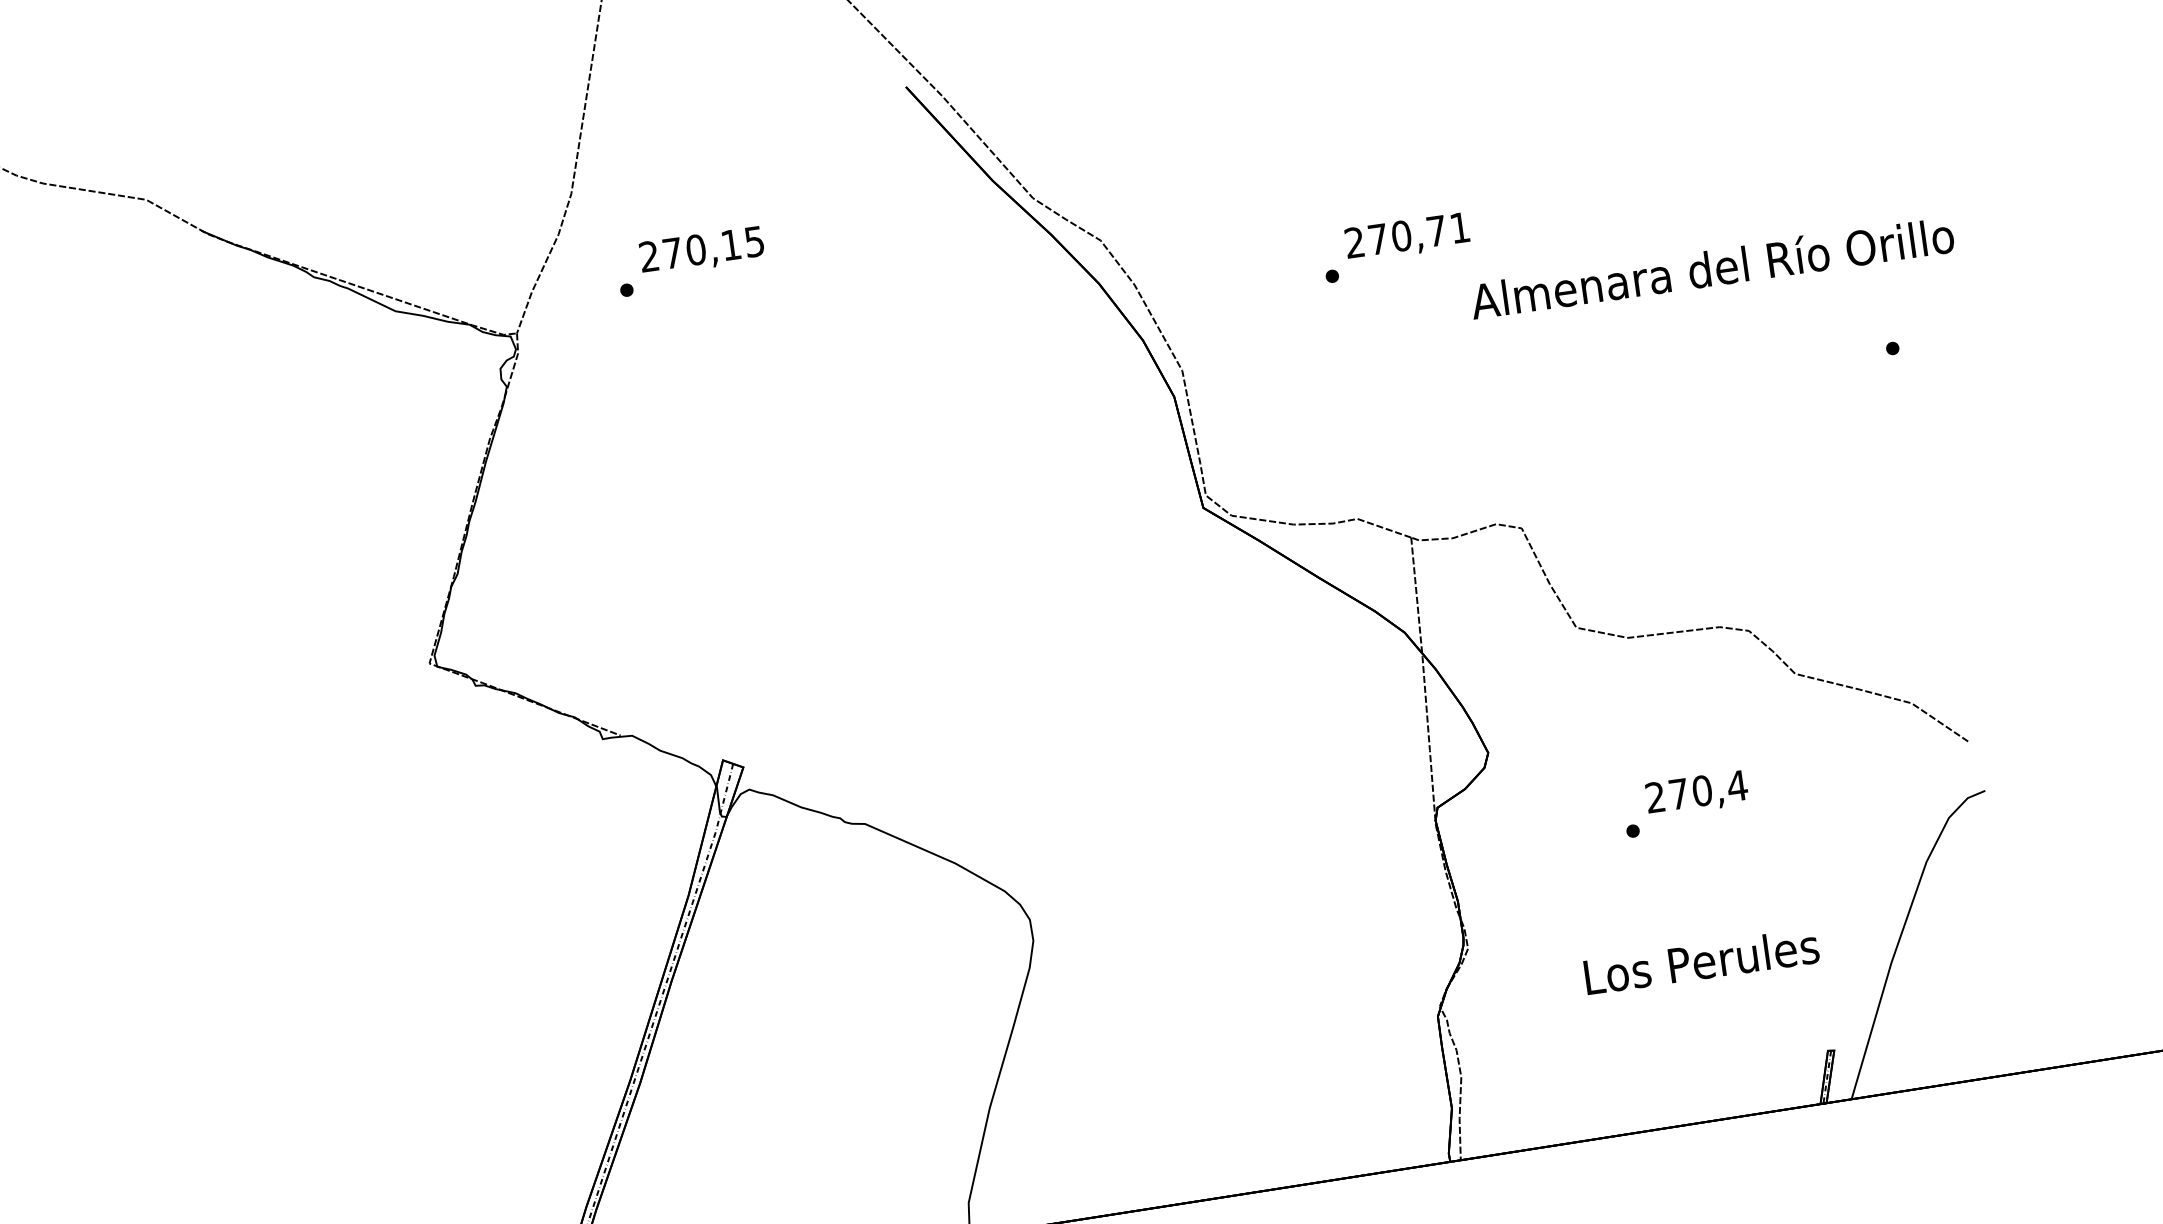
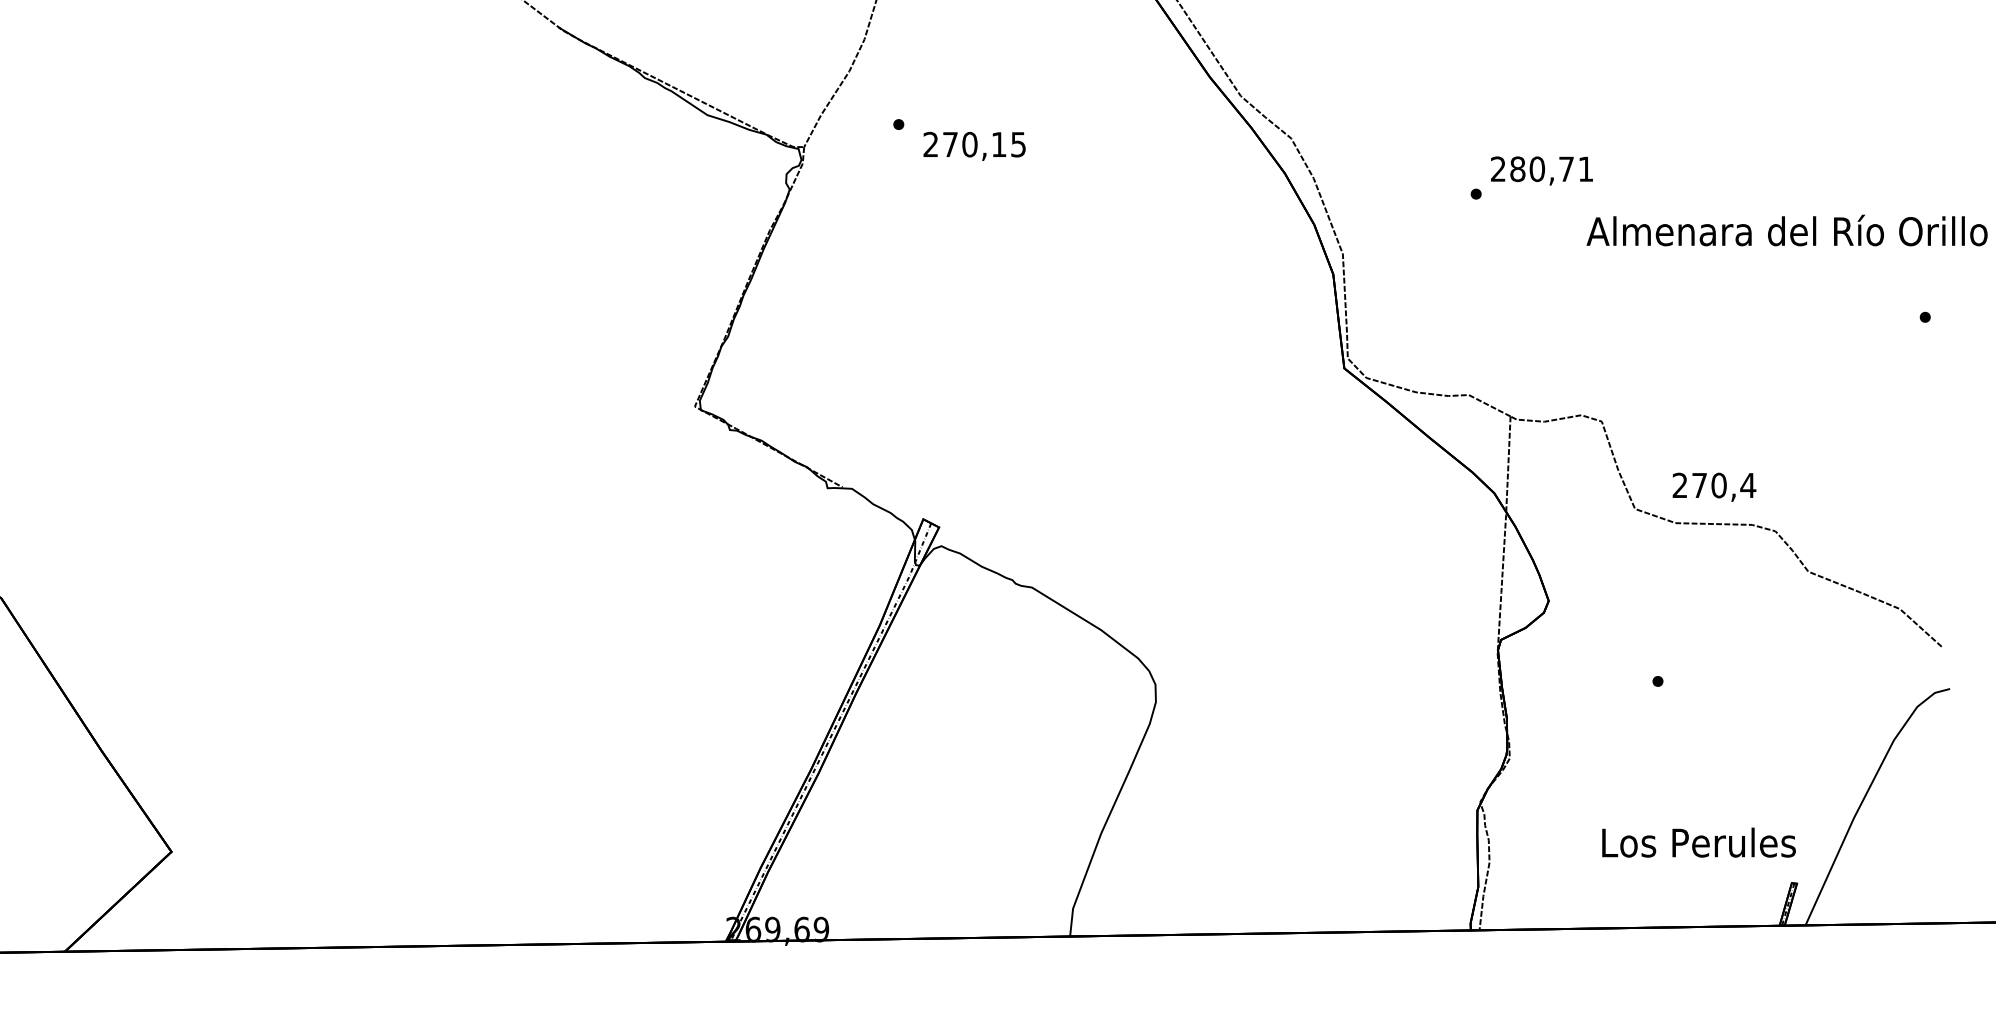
text: (1377, 239) -> (1517, 169), 270,71 -> 280,71
text: (701, 250) -> (974, 145), moved
text: (1696, 792) -> (1714, 486), moved
text: (1701, 961) -> (1698, 842), moved

